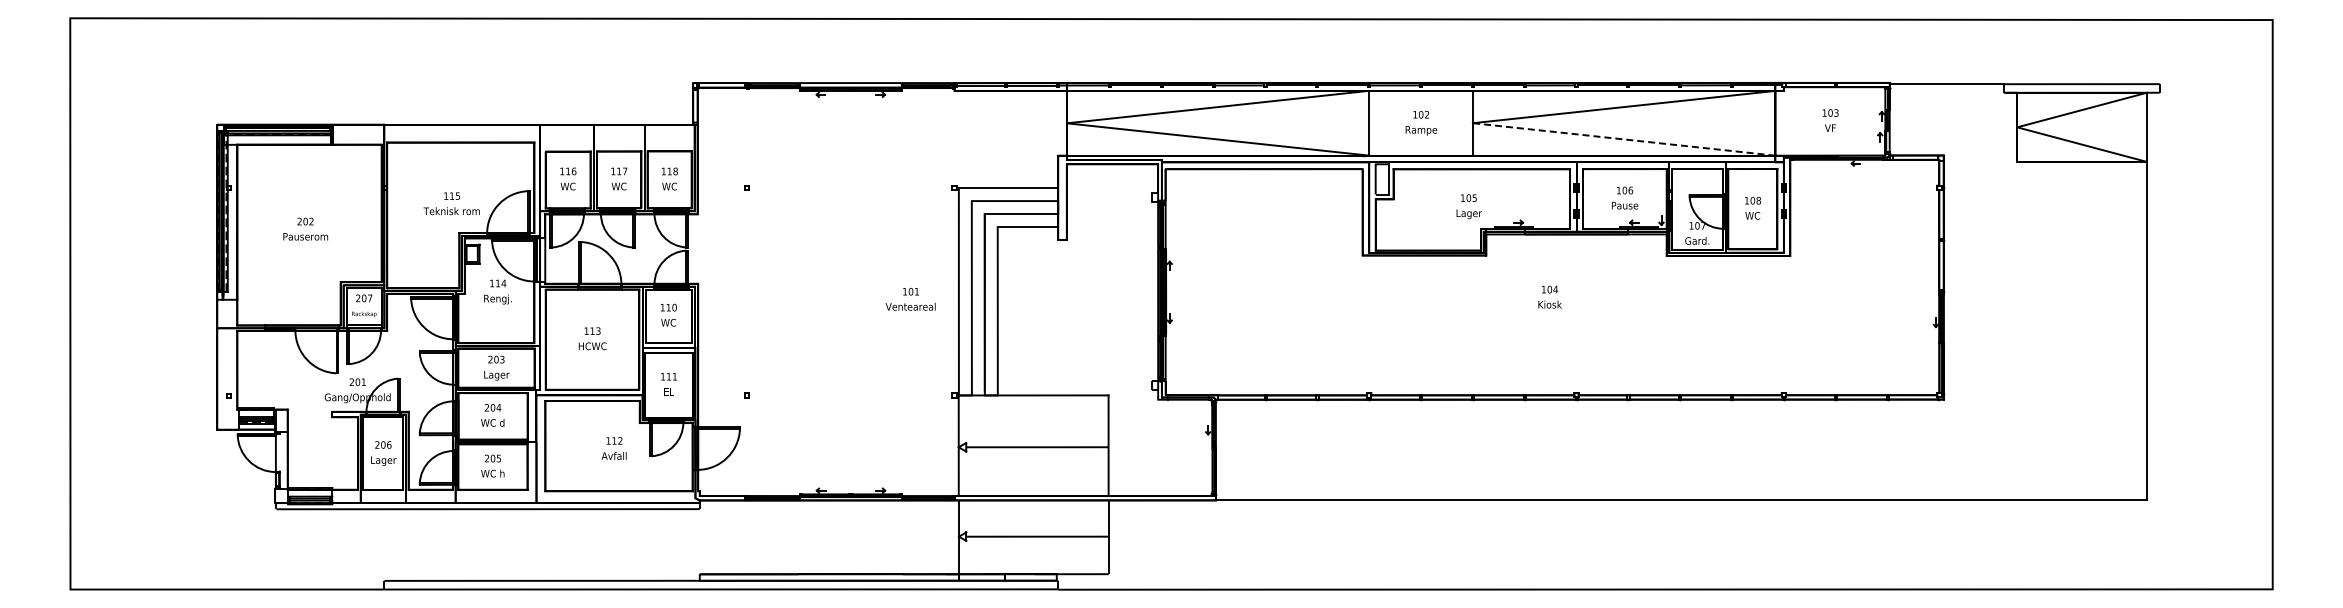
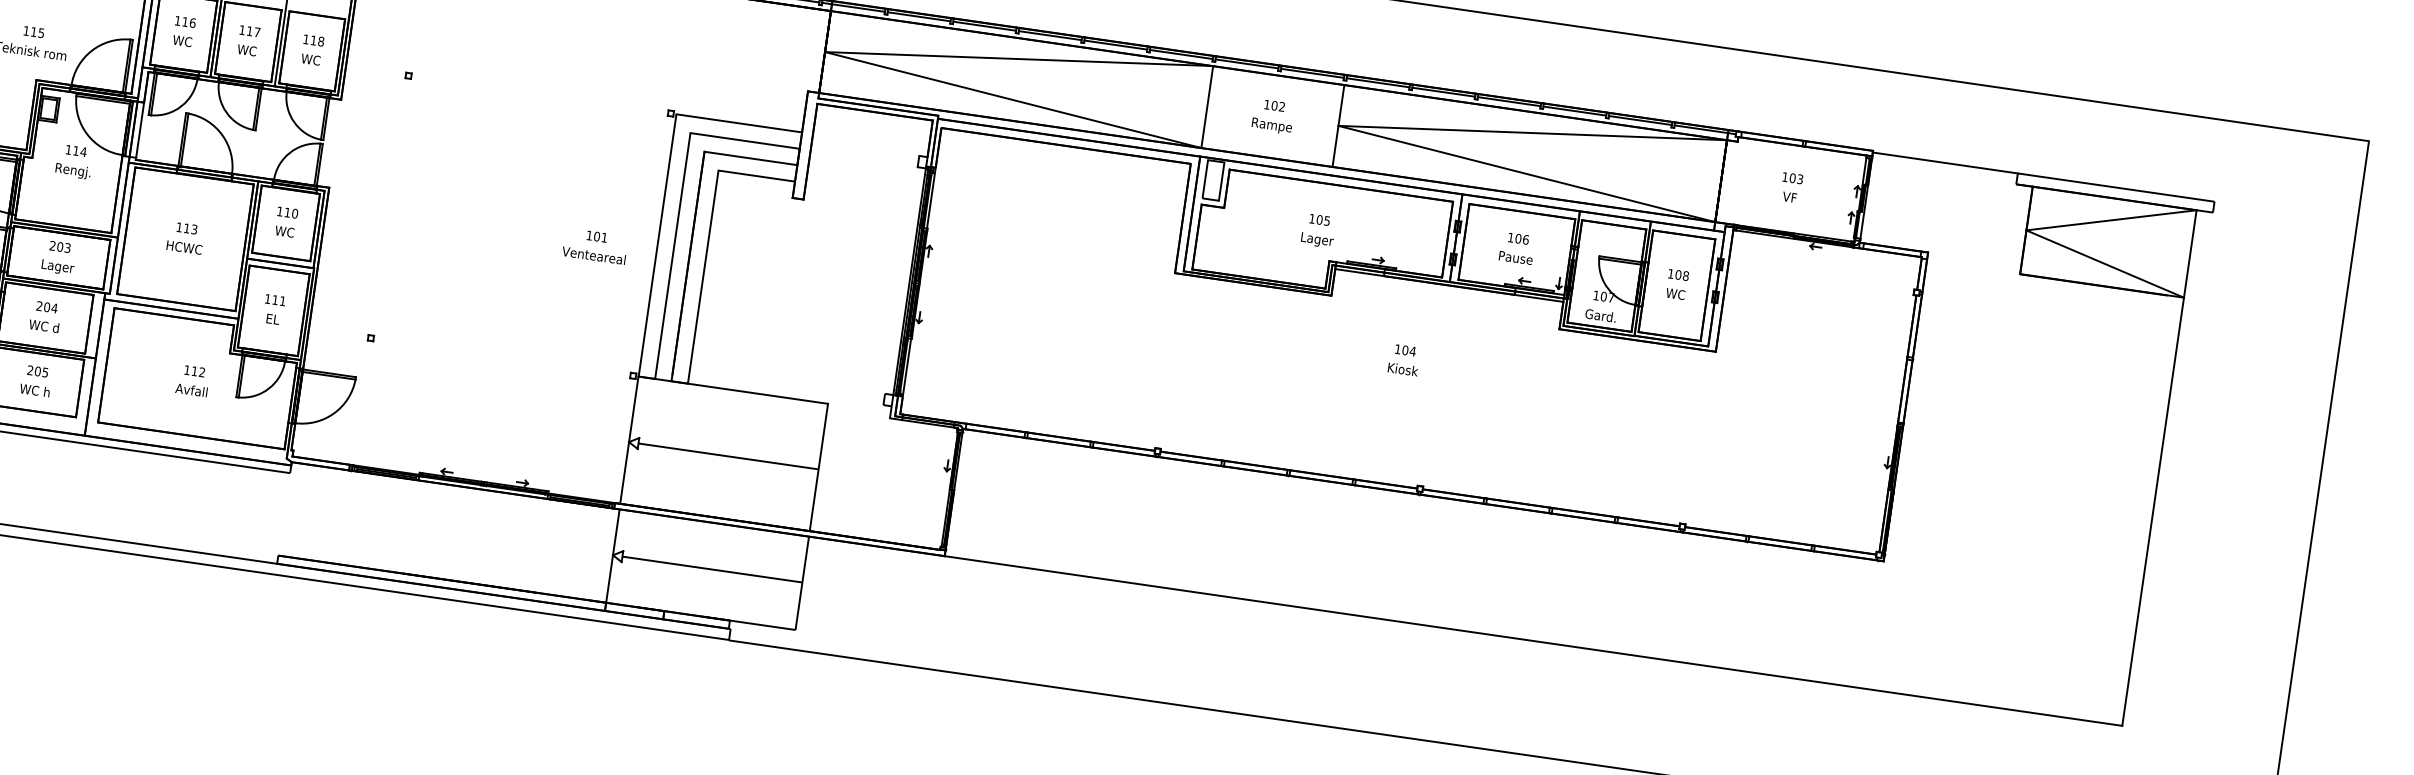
line: (1623, 139) -> (1526, 173), dashed -> solid

